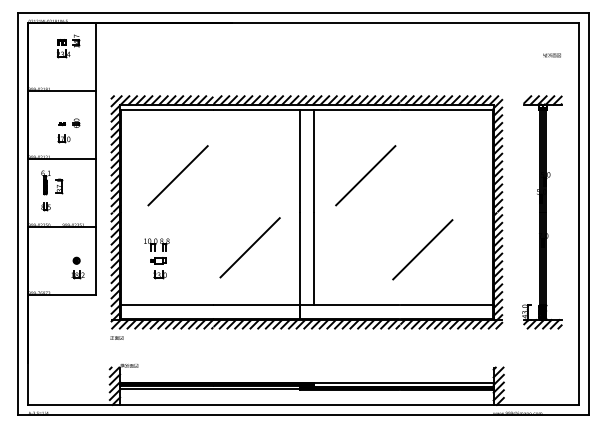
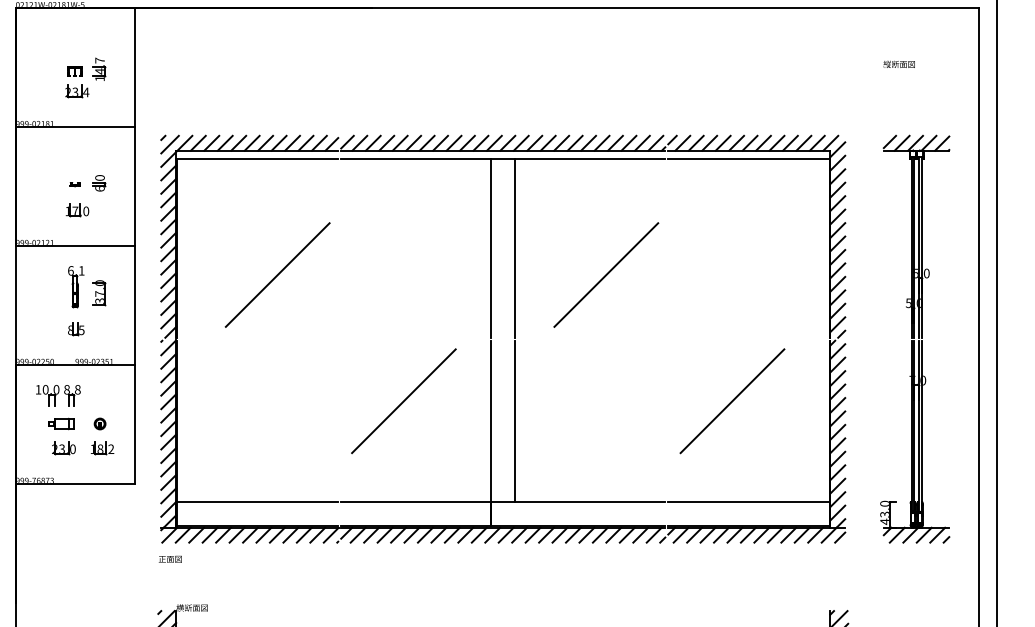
part: (68, 46) -> (85, 78), moved
text: (551, 55) -> (898, 64), moved
part: (52, 190) -> (87, 300), moved
line: (422, 249) -> (731, 400), moved
part: (156, 258) -> (57, 420), moved

